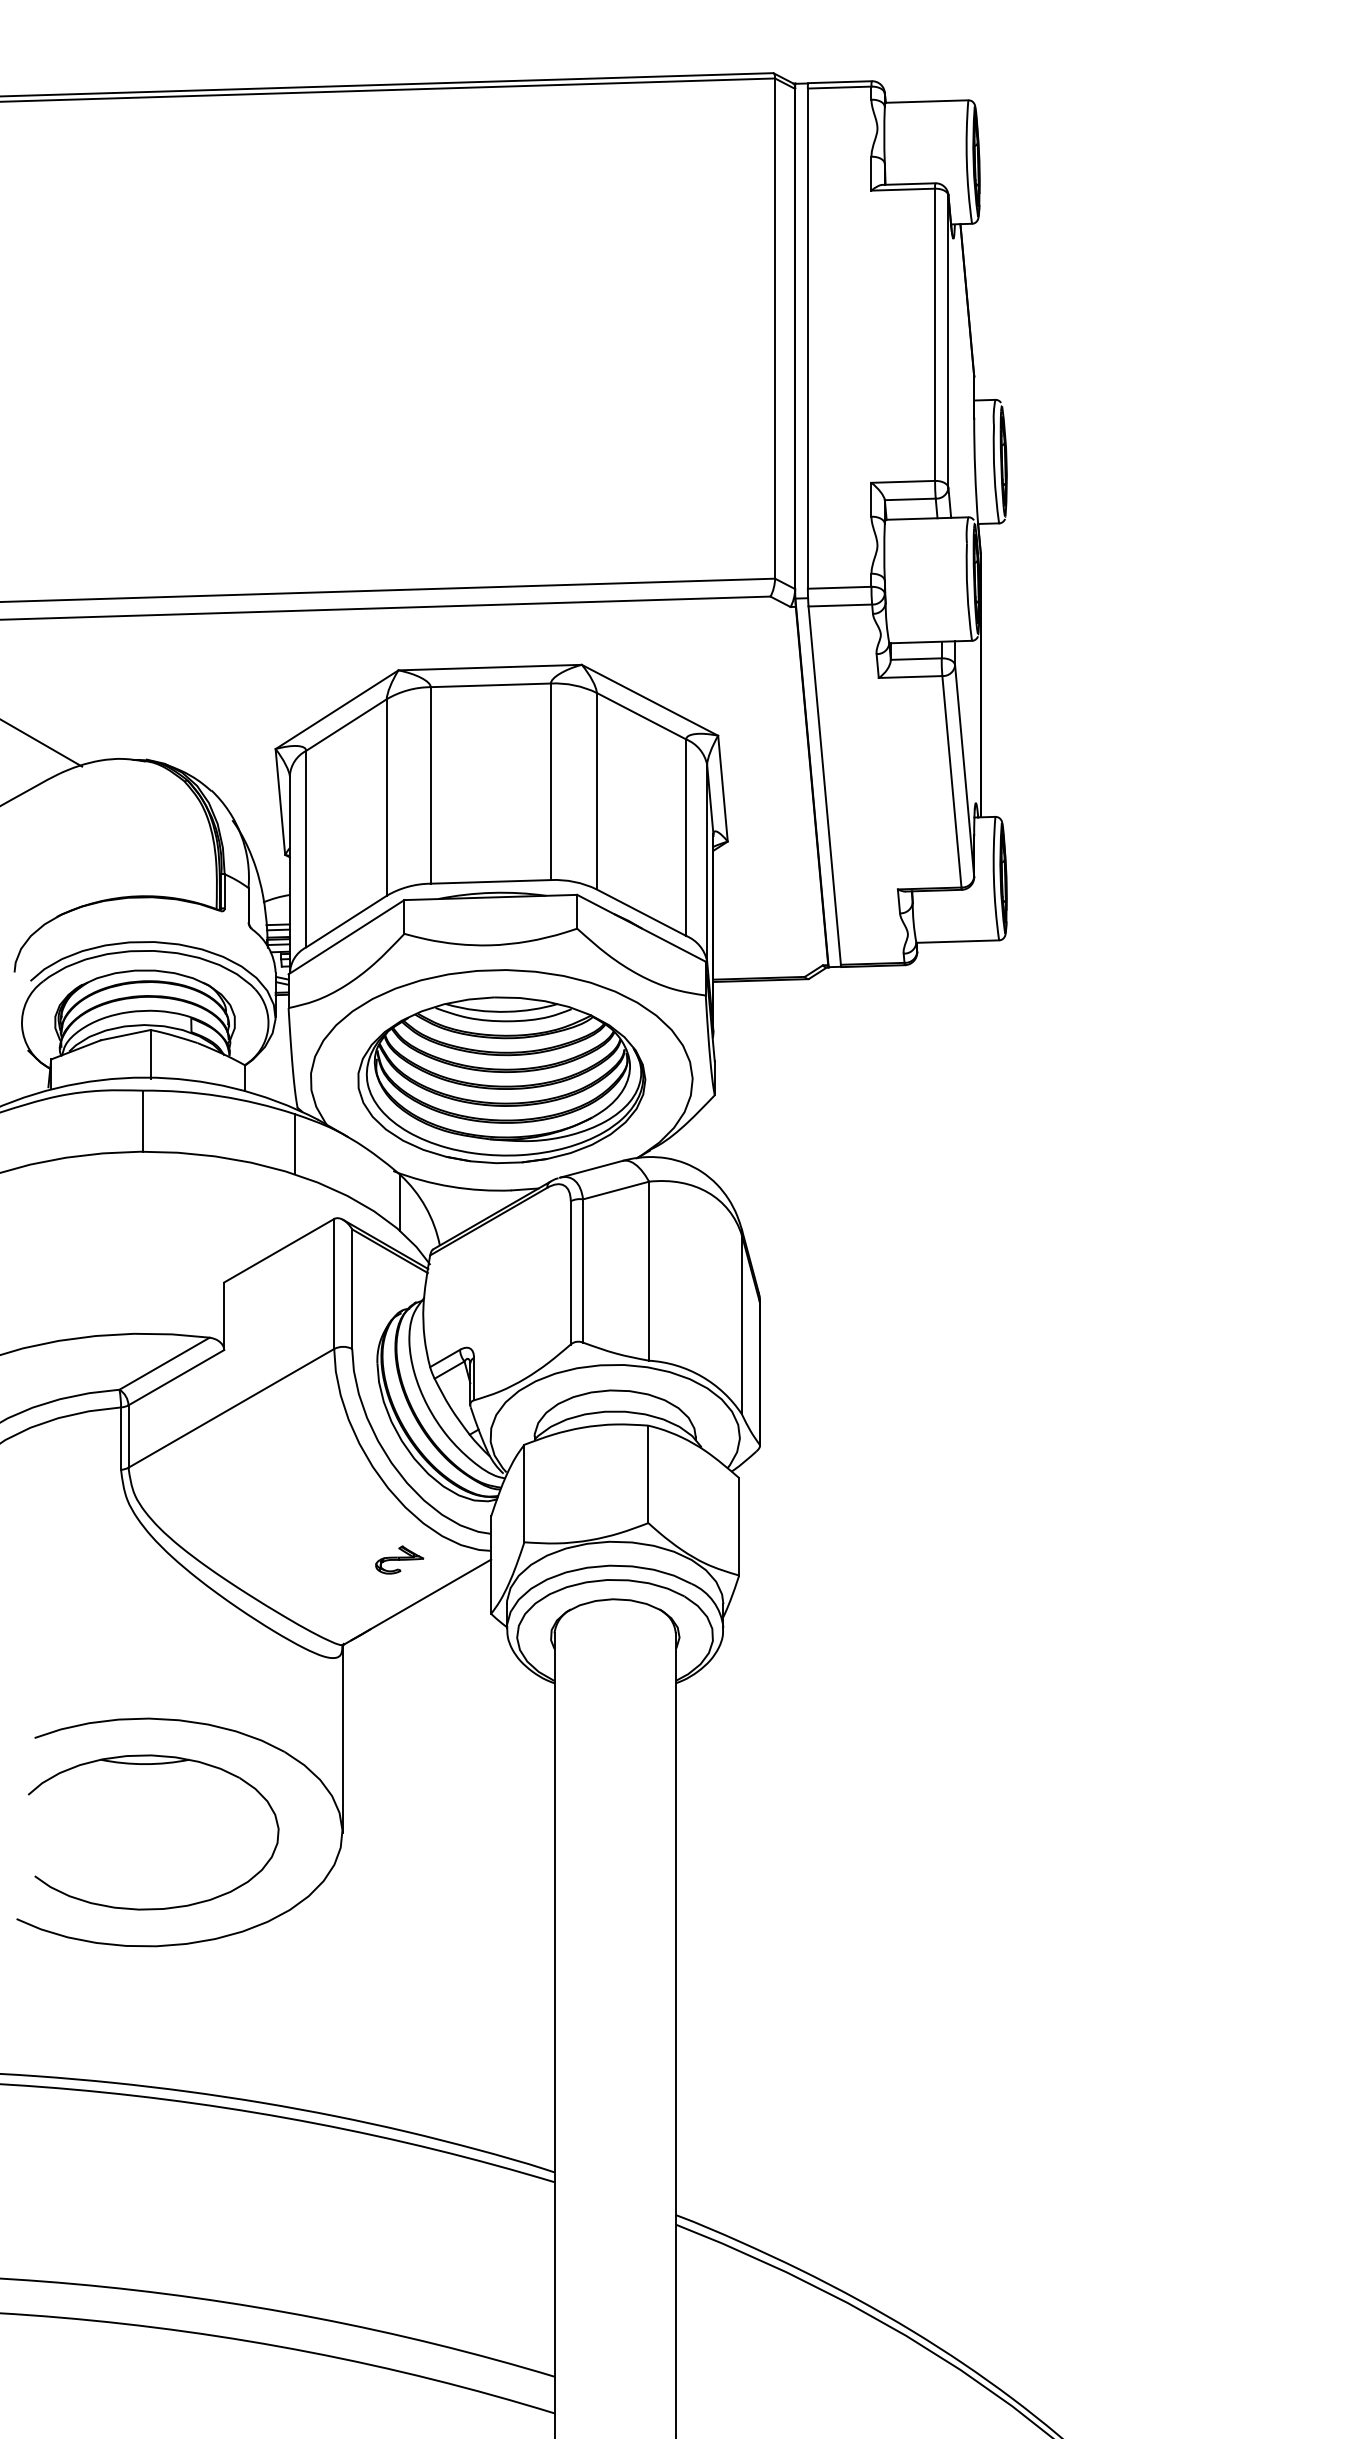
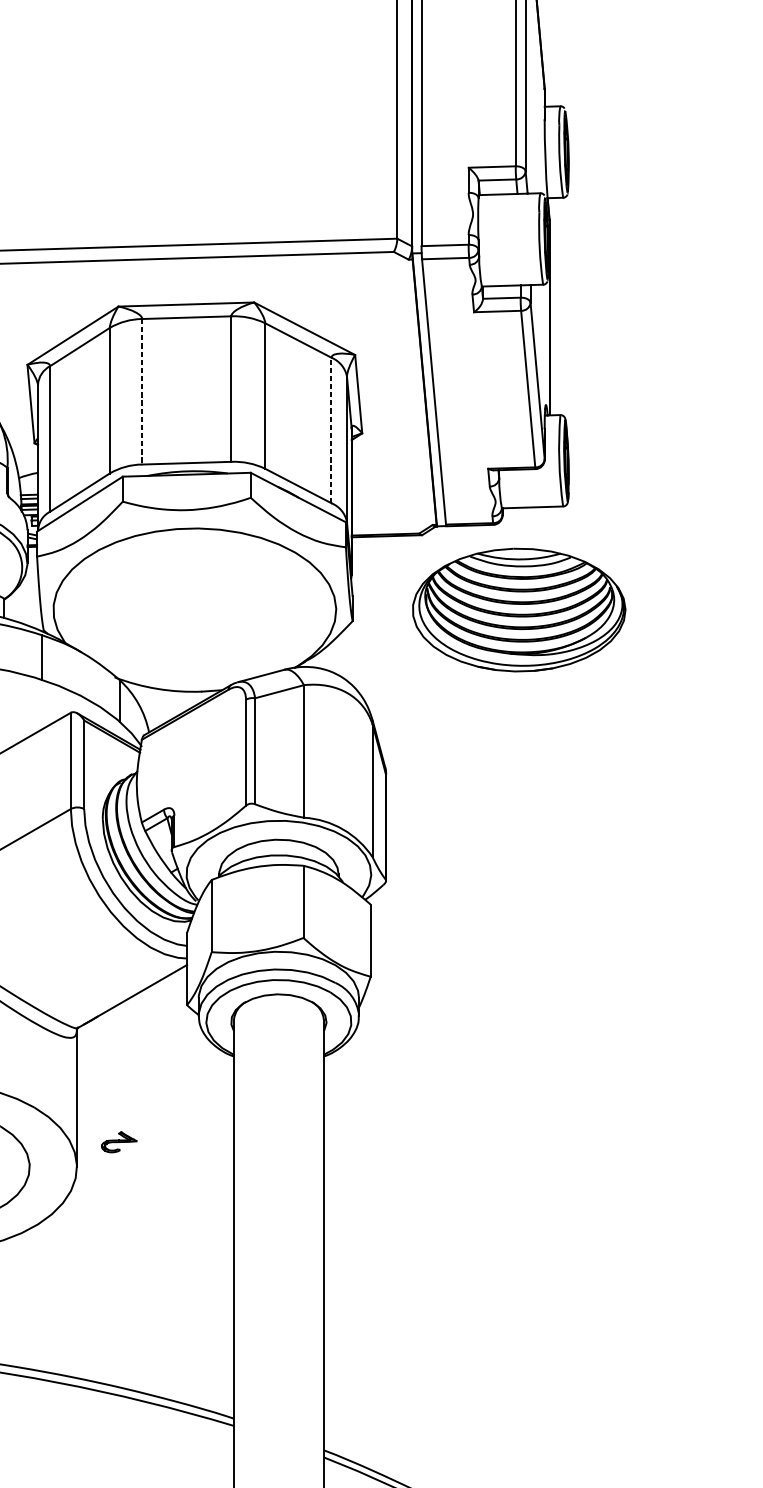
line: (430, 785) -> (142, 391), solid -> dashed
line: (686, 837) -> (331, 430), solid -> dashed
part: (501, 1080) -> (519, 610), moved
part: (399, 1559) -> (119, 1141), moved

